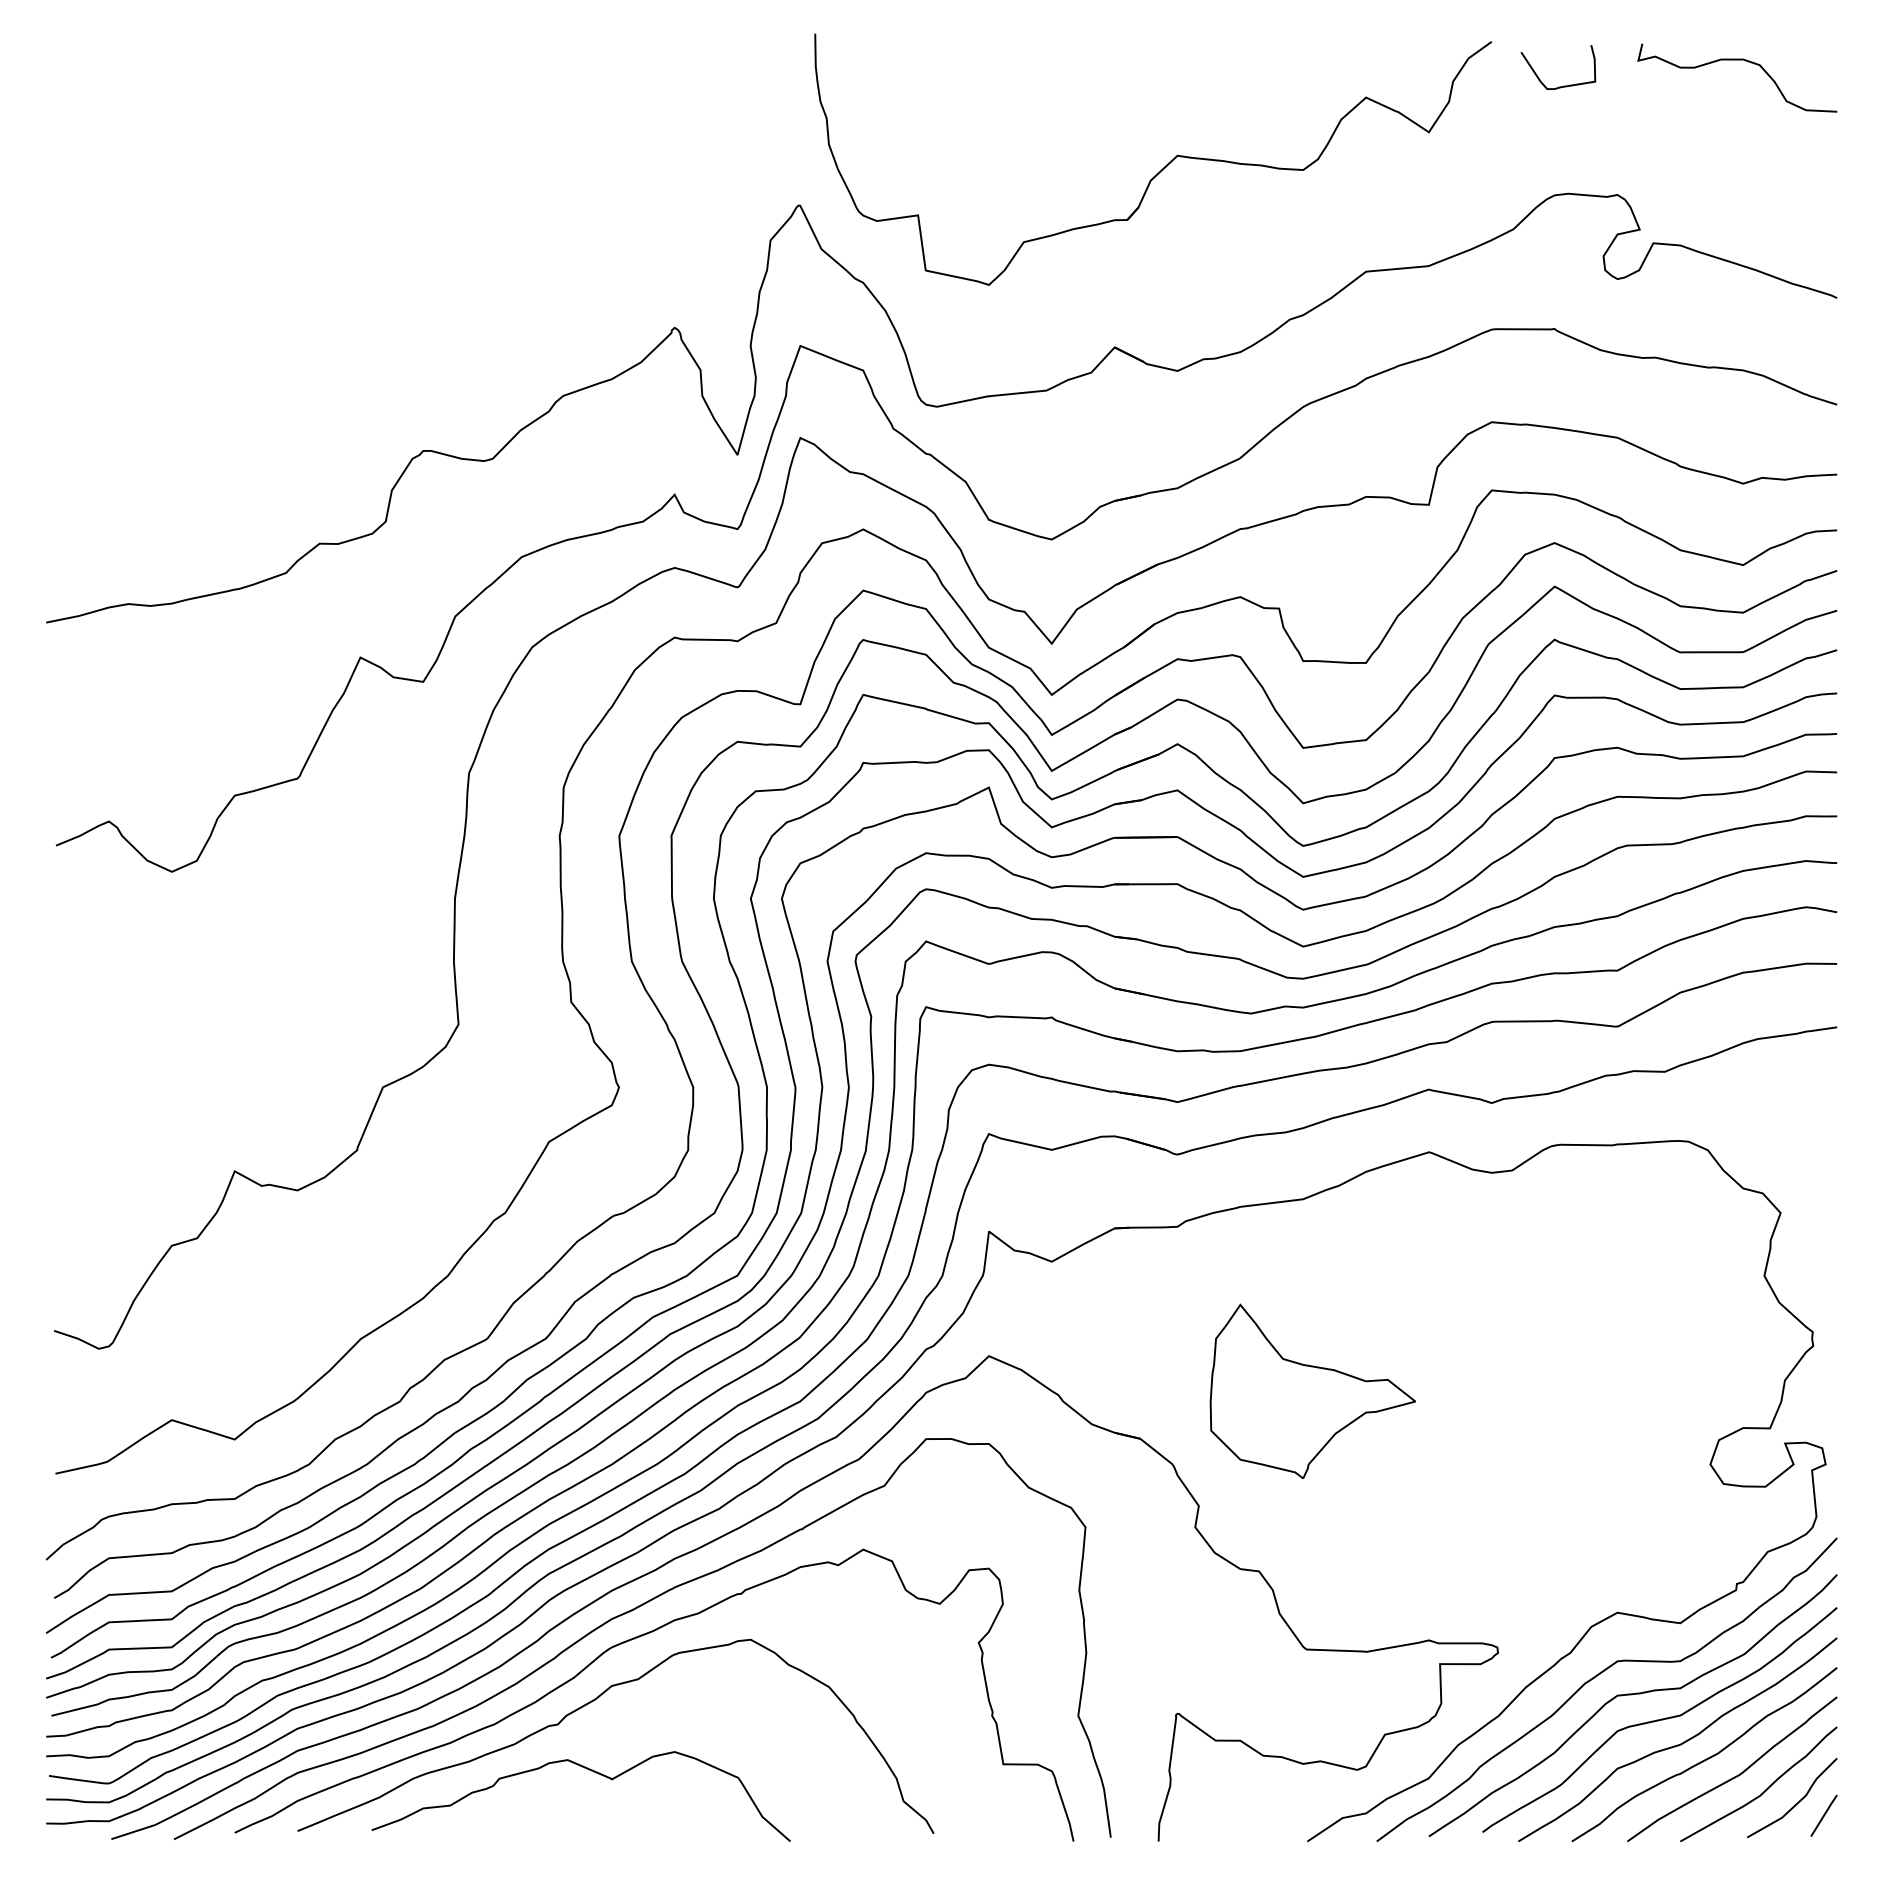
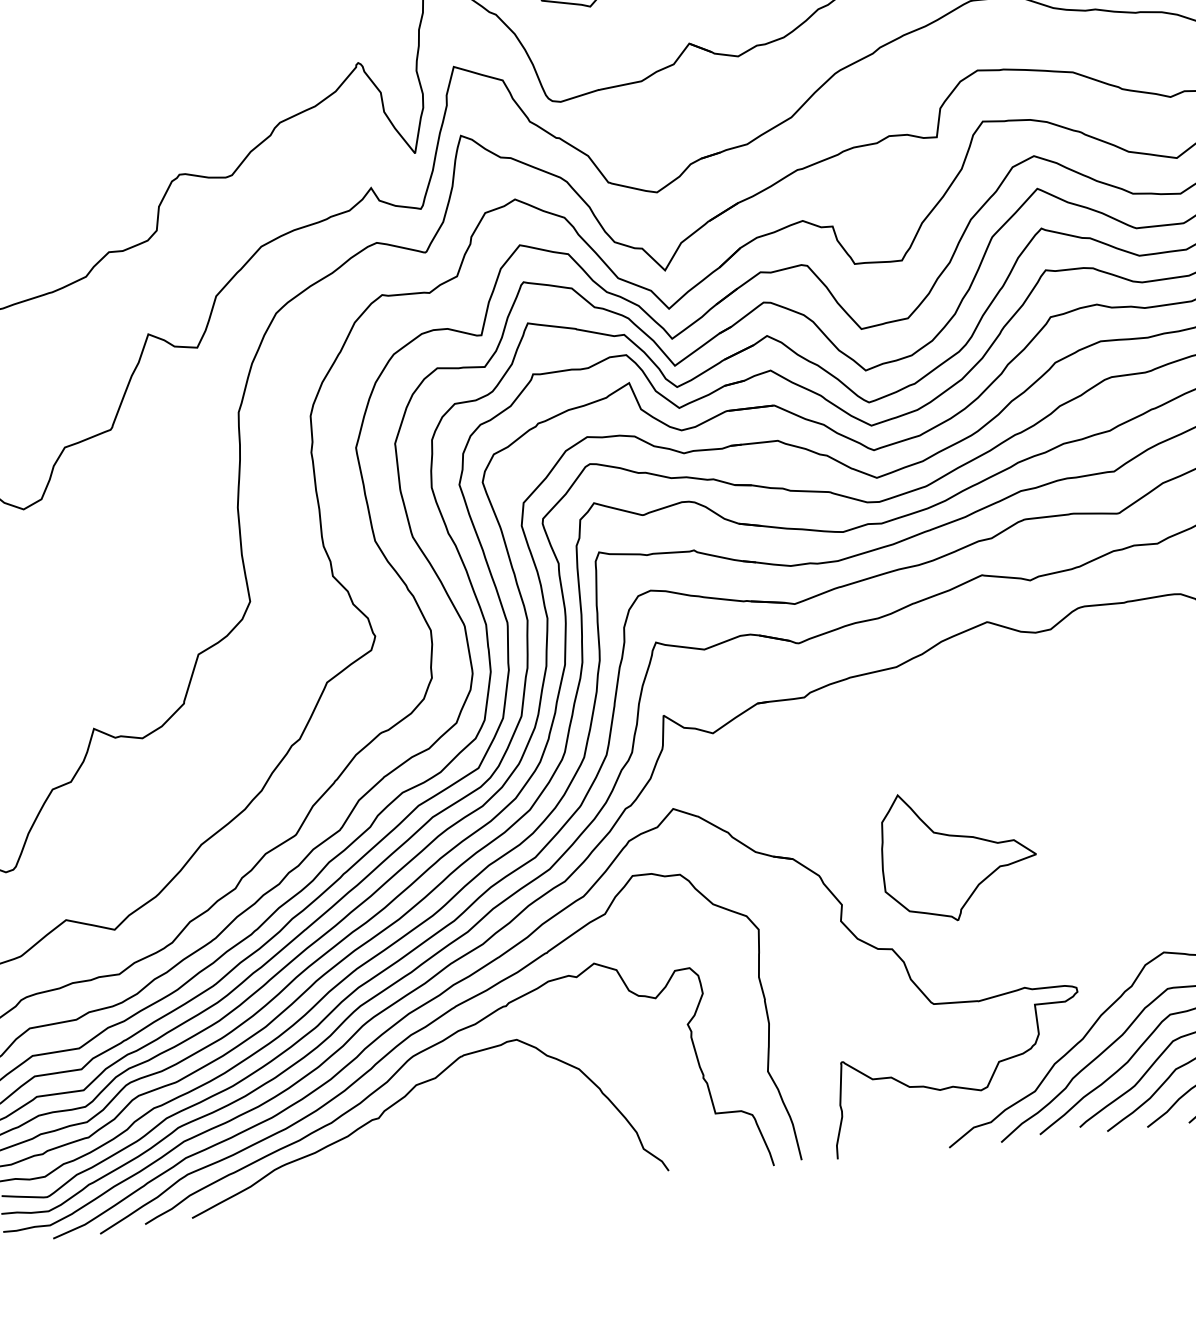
part: (1312, 1390) -> (958, 853), moved
curve: (593, 1772) -> (409, 1151), removed

